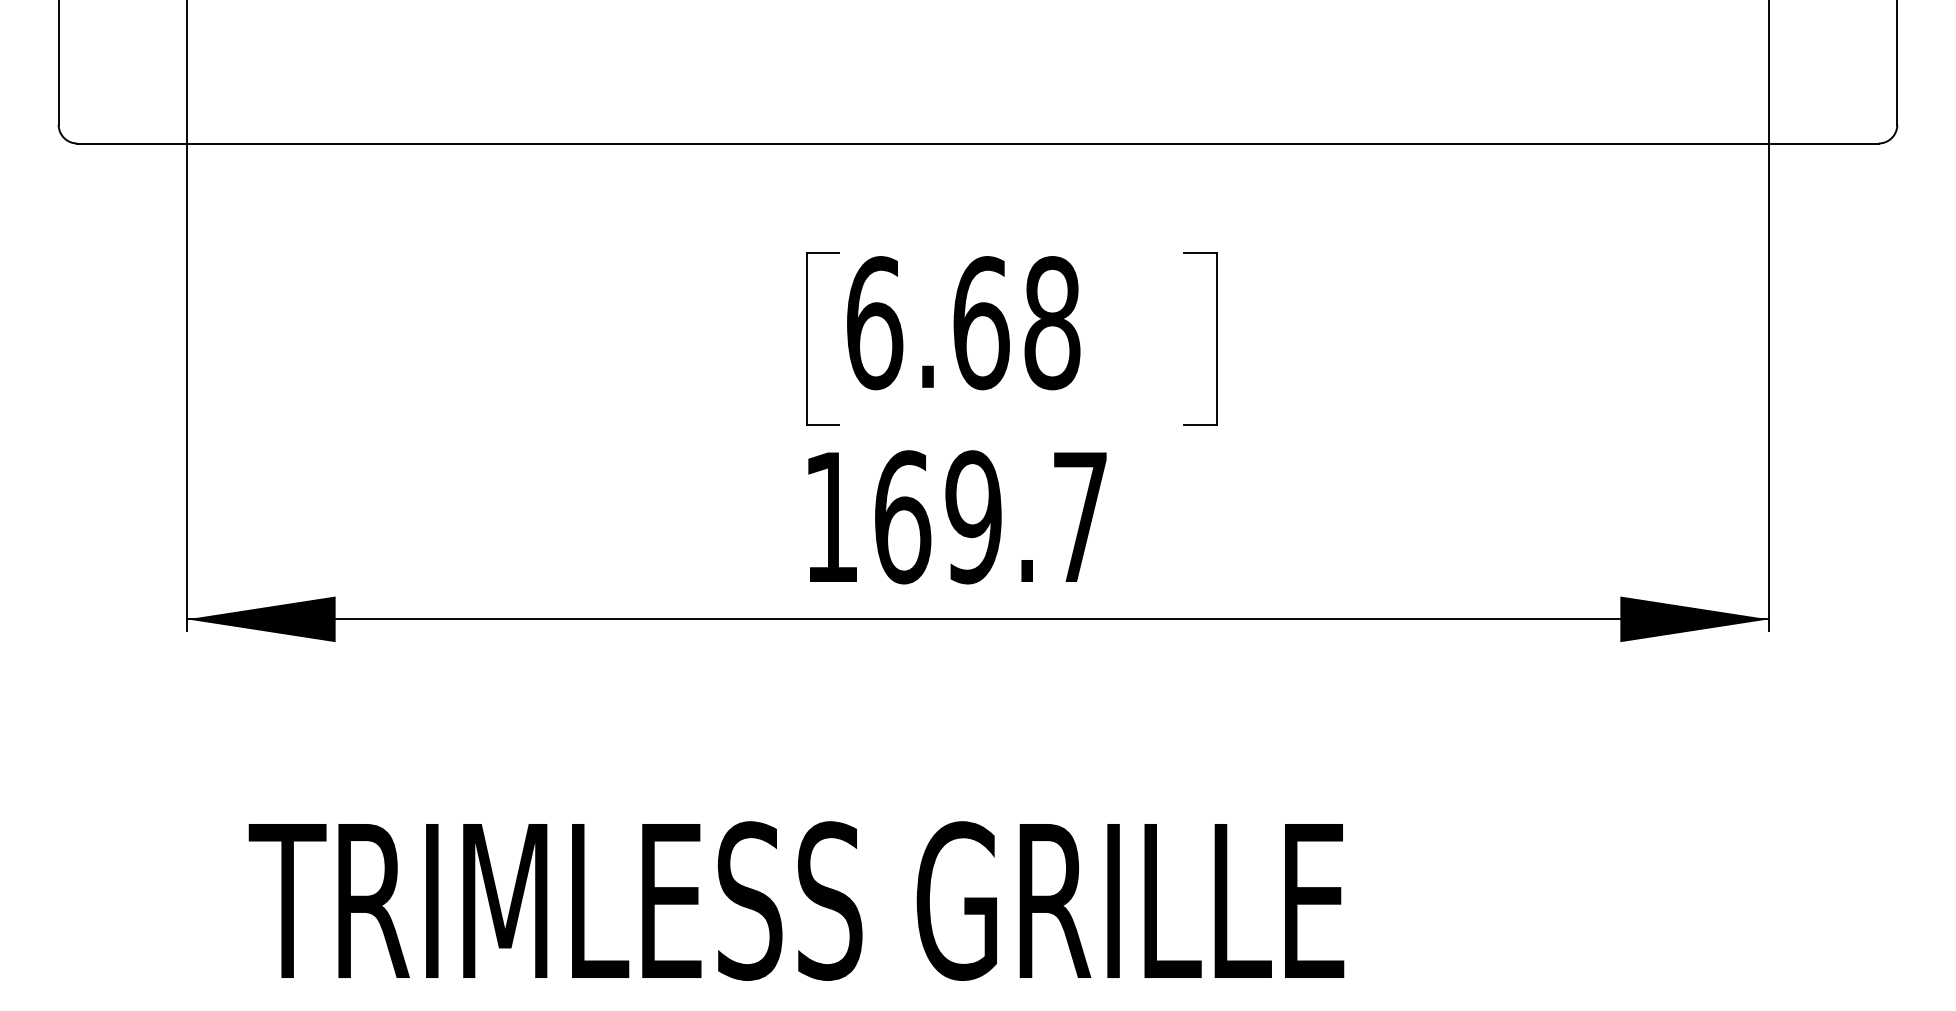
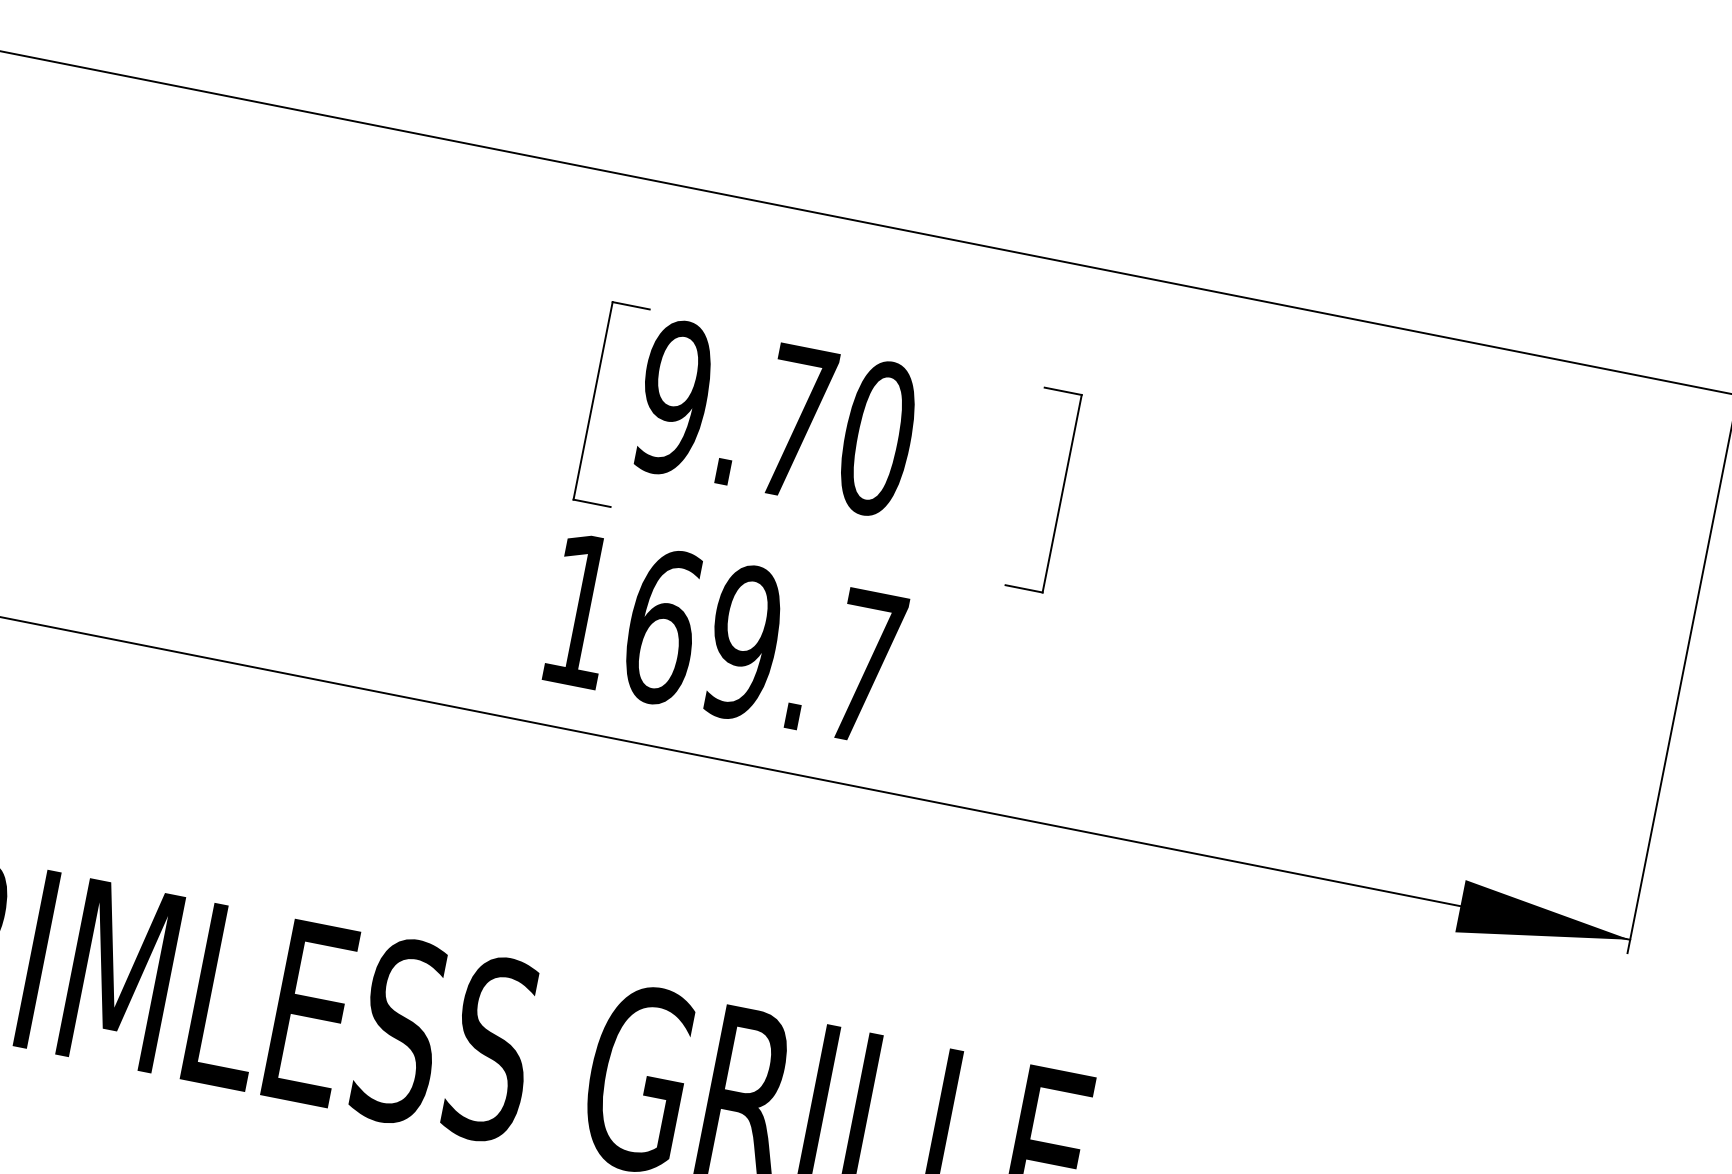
text: (963, 323) -> (775, 418), 6.68 -> 9.70

